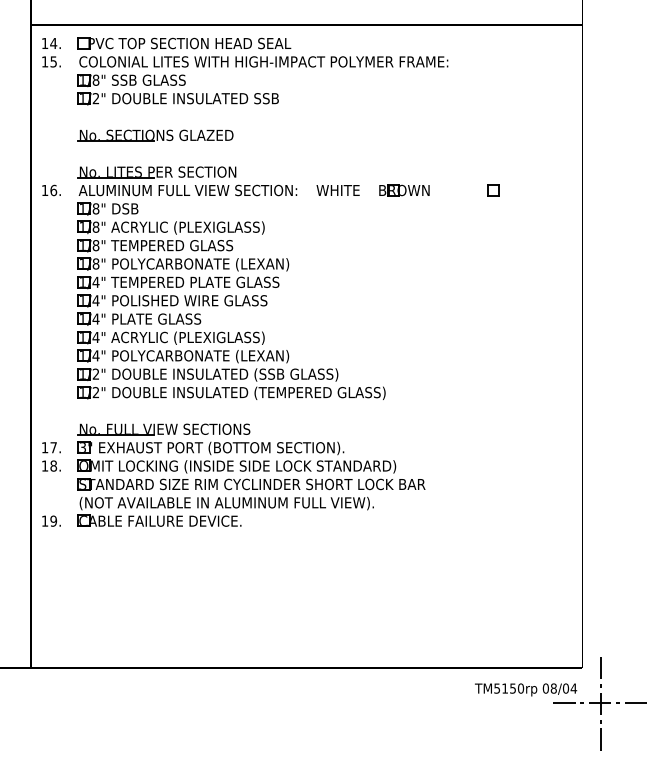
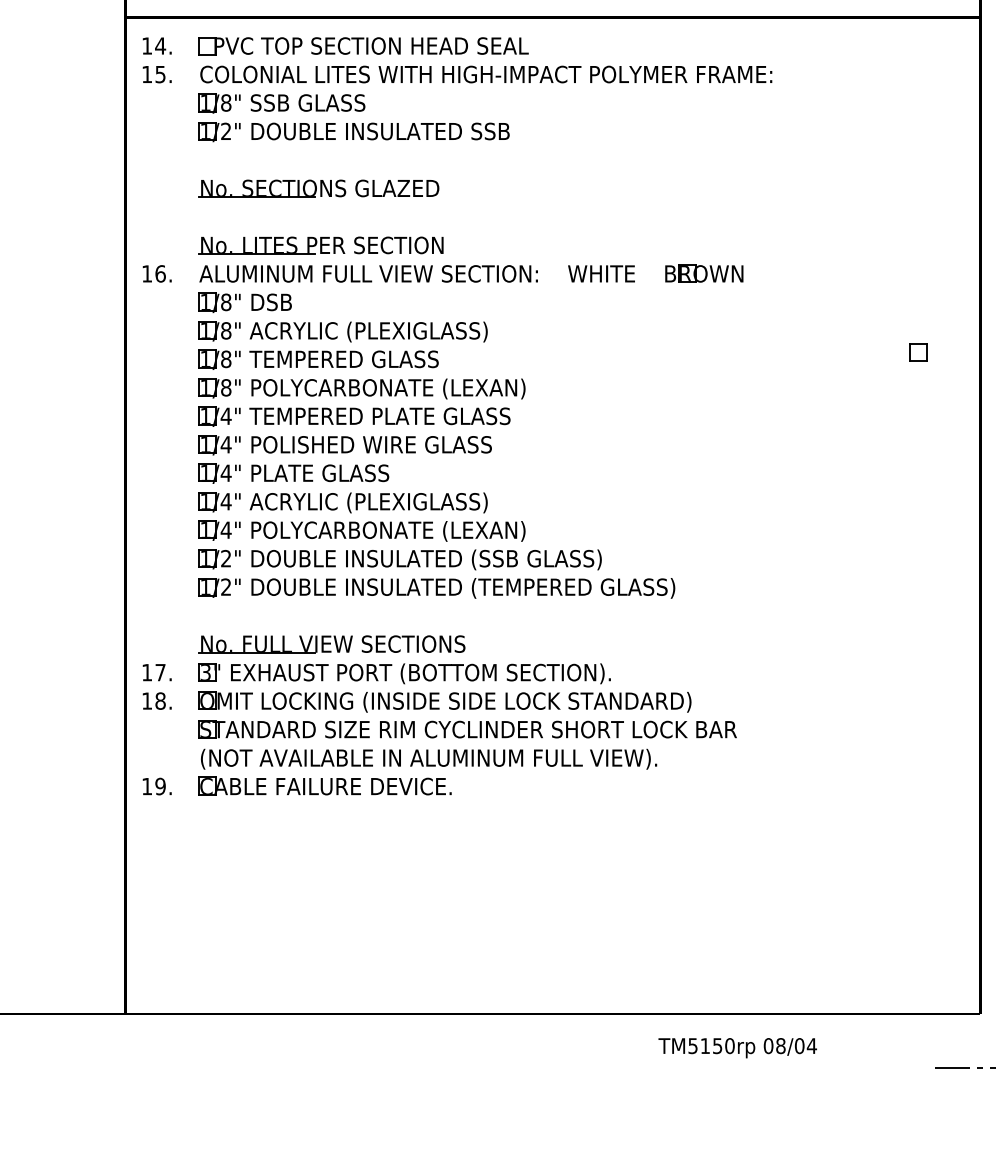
part: (493, 190) -> (918, 352), moved
text: (526, 689) -> (738, 1047), moved

